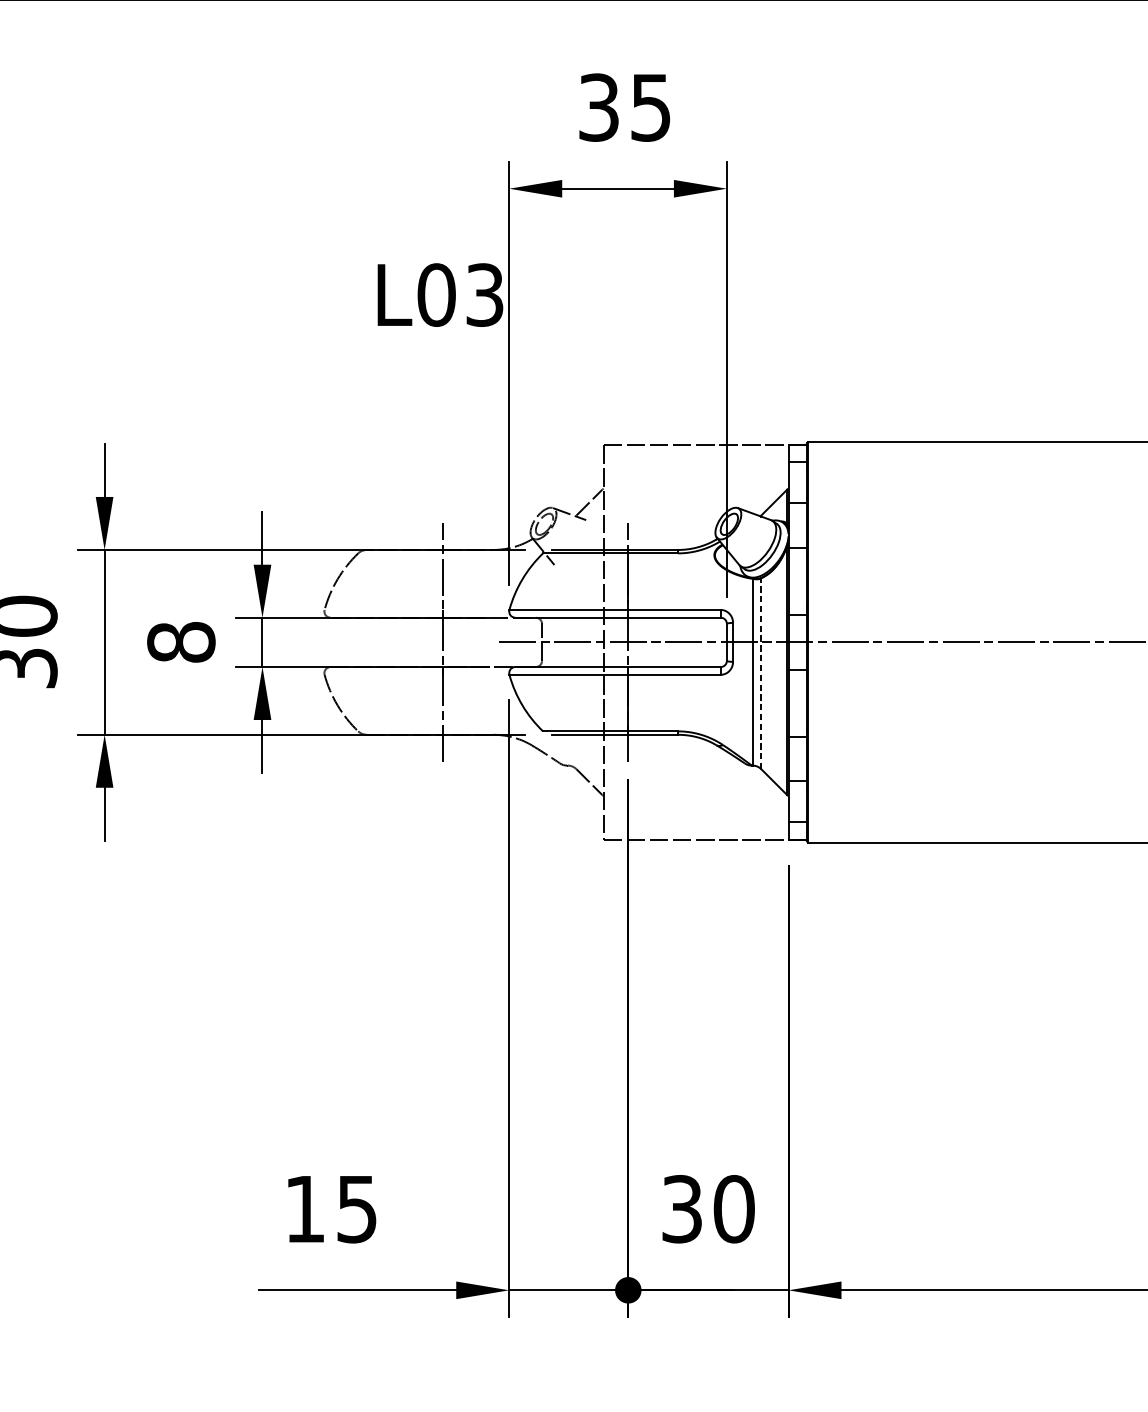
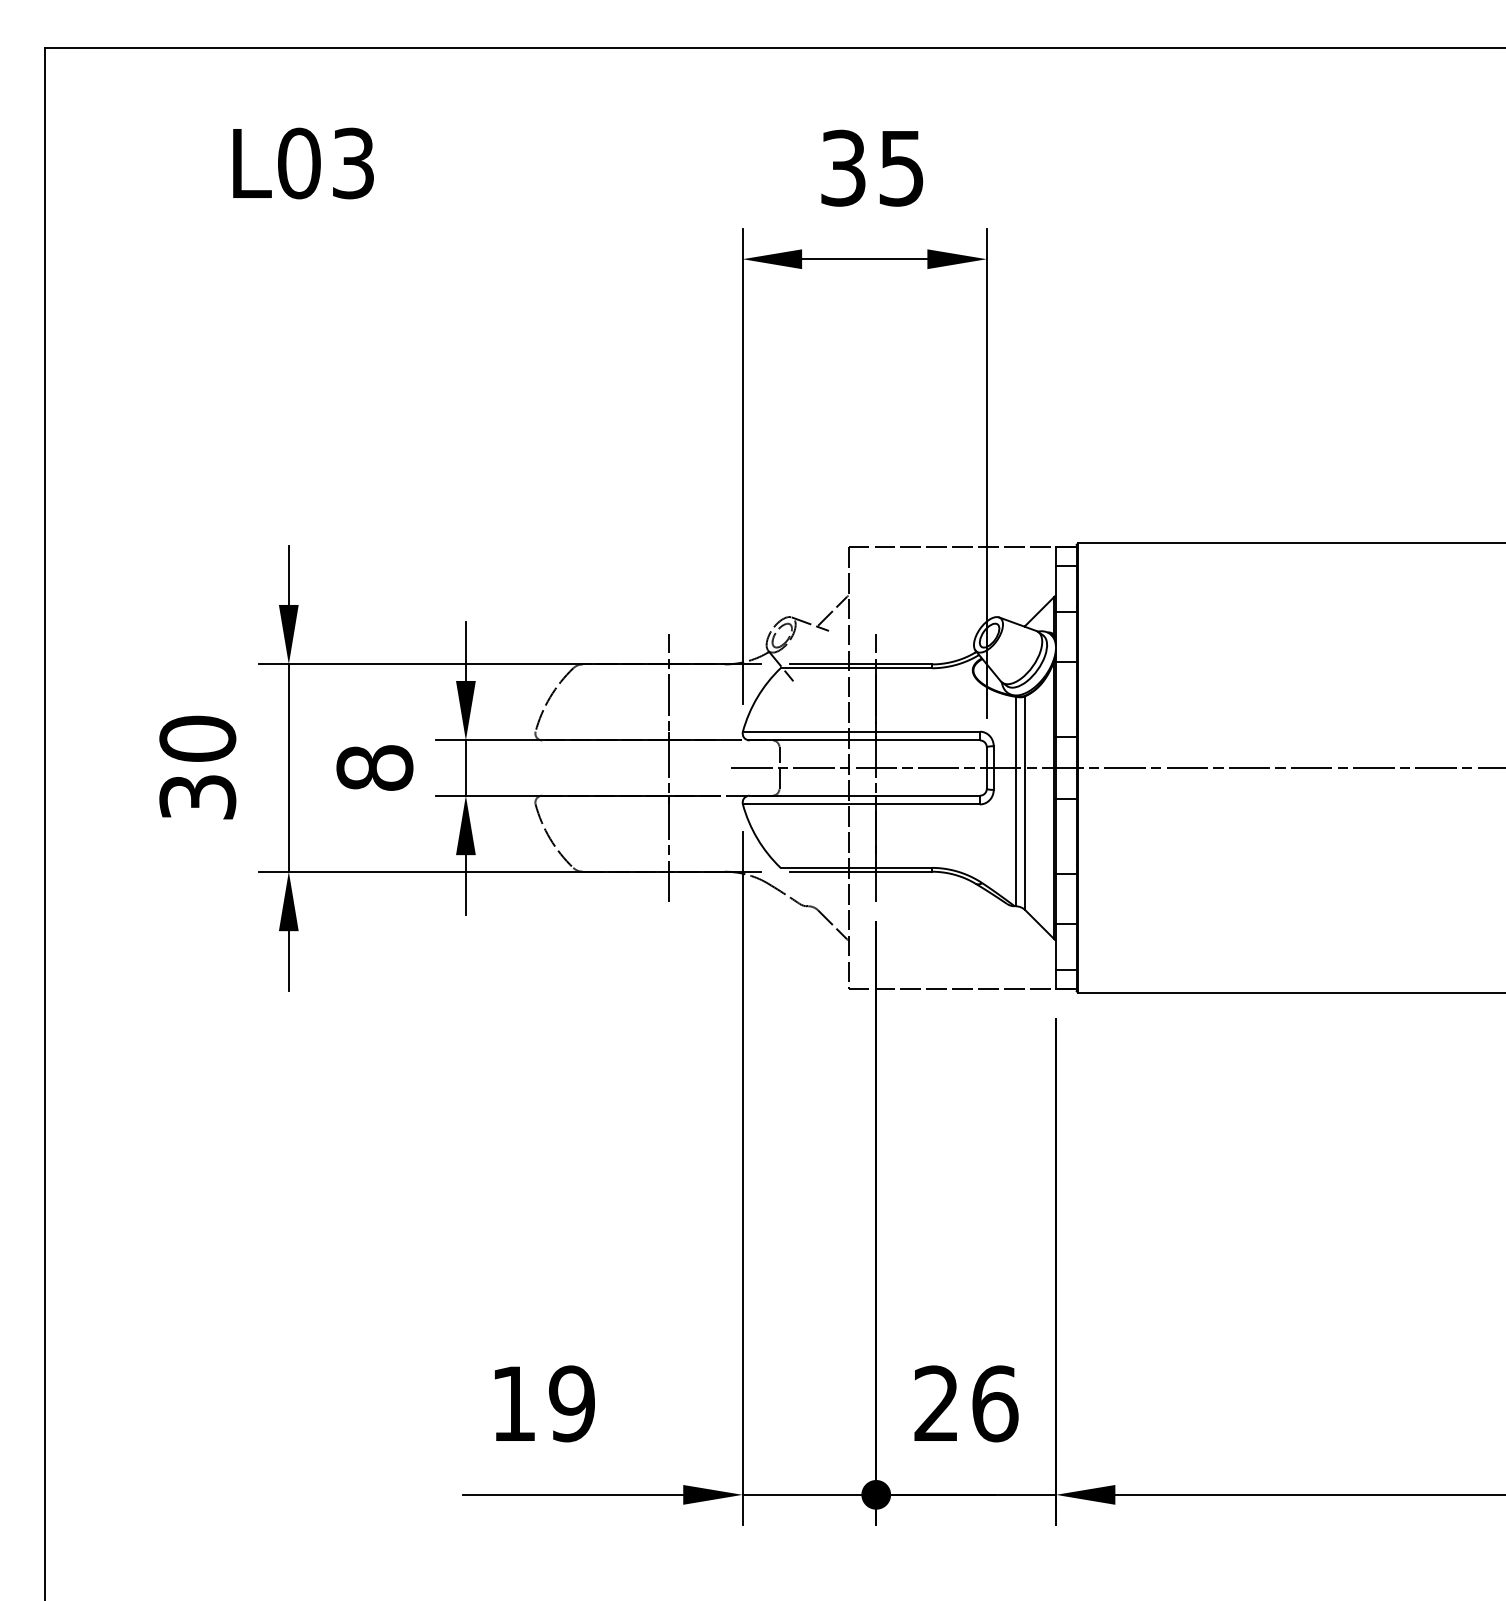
text: (440, 295) -> (303, 163), moved
line: (761, 673) -> (1025, 802), dashed -> solid
text: (356, 1208) -> (571, 1403), 15 -> 19
text: (708, 1208) -> (966, 1403), 30 -> 26

